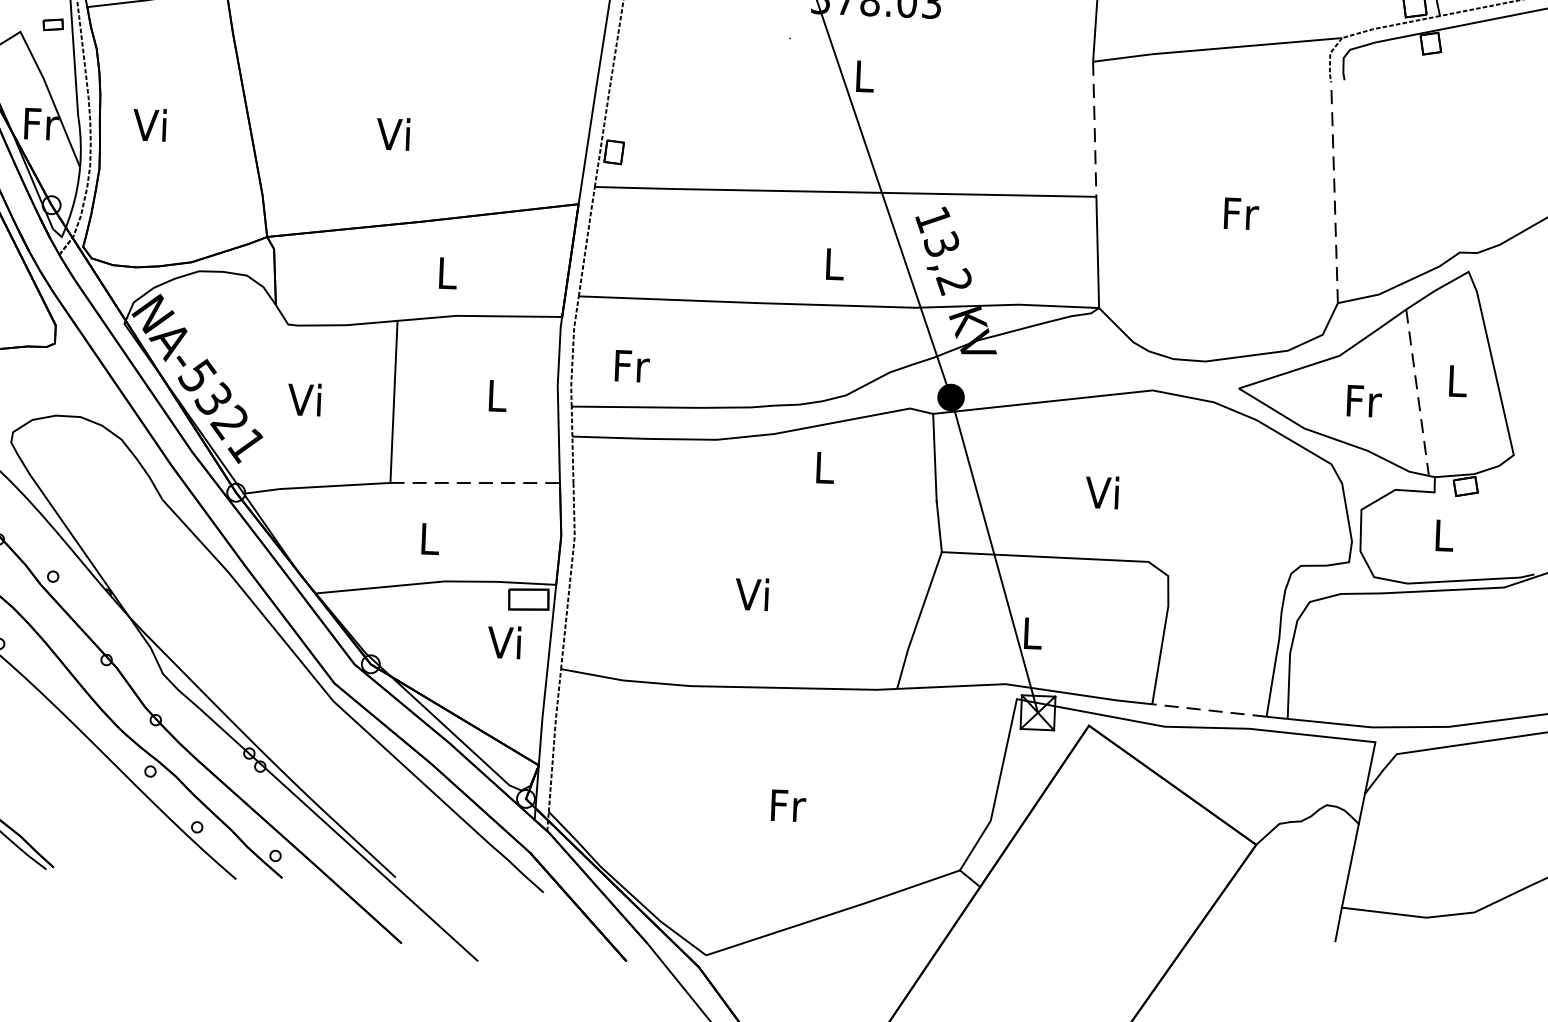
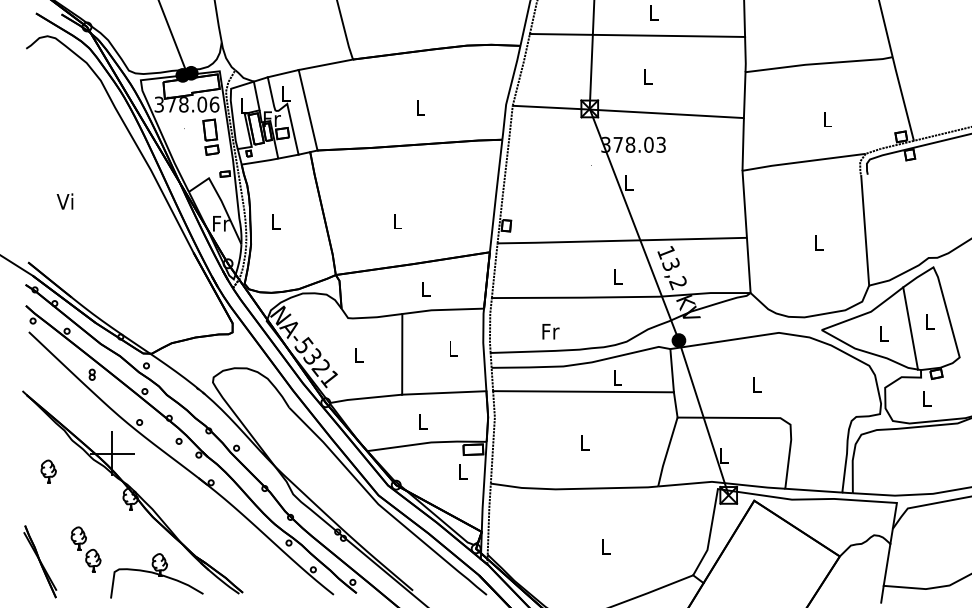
text: (150, 124) -> (275, 221), Vi -> L
line: (1094, 129) -> (744, 204), dashed -> solid
text: (393, 134) -> (396, 221), Vi -> L
line: (1335, 192) -> (865, 230), dashed -> solid
text: (1241, 214) -> (819, 243), Fr -> L
text: (631, 365) -> (550, 331), moved
line: (1417, 392) -> (910, 328), dashed -> solid
text: (304, 398) -> (357, 354), Vi -> L
text: (1362, 400) -> (883, 333), Fr -> L
line: (475, 482) -> (444, 392), dashed -> solid
line: (755, 491) -> (583, 391), added
text: (1101, 492) -> (755, 384), Vi -> L
text: (752, 594) -> (584, 442), Vi -> L
text: (503, 642) -> (461, 471), Vi -> L
line: (1208, 710) -> (813, 490), dashed -> solid
text: (788, 805) -> (606, 546), Fr -> L

